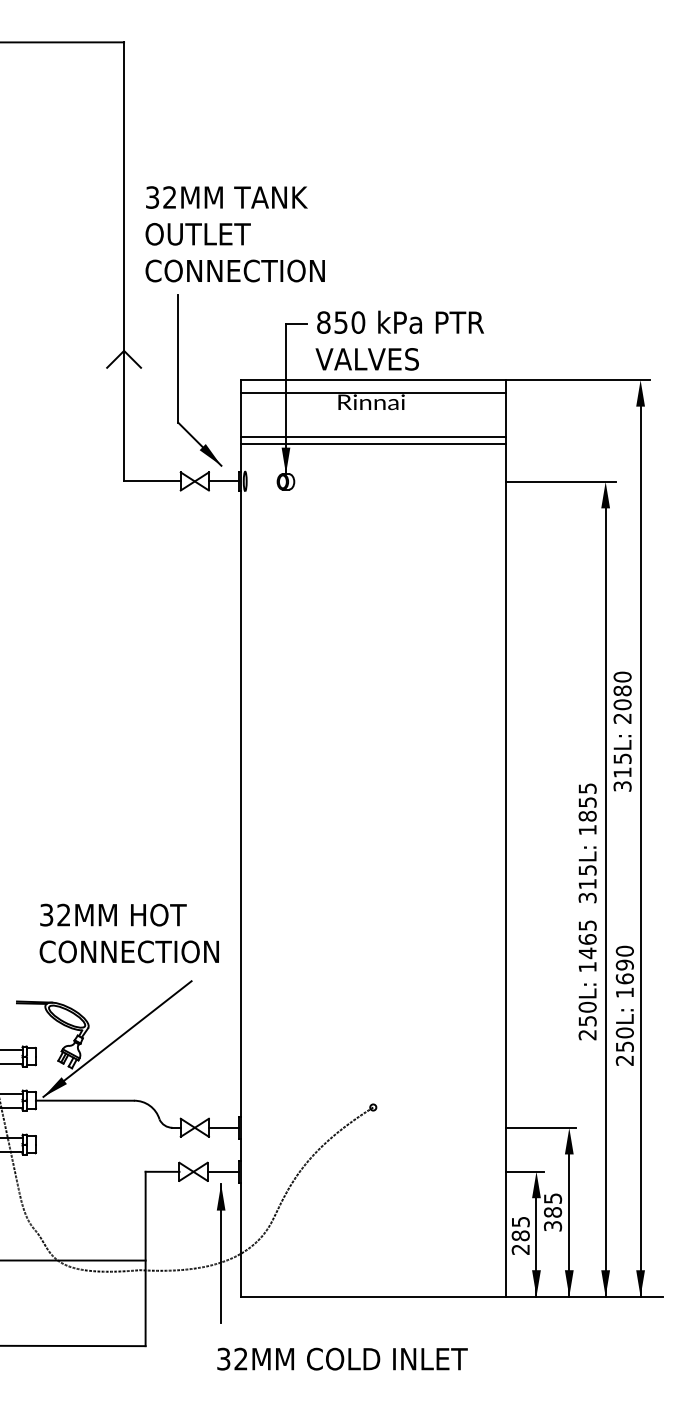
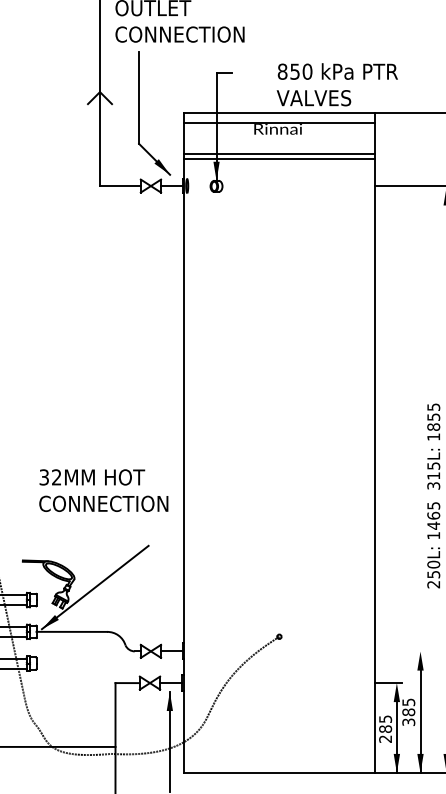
text: (399, 340) -> (337, 84), moved
text: (128, 933) -> (103, 490), moved
line: (540, 1128) -> (399, 651), removed

